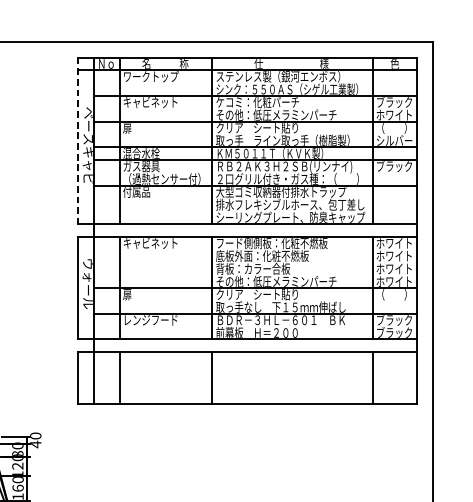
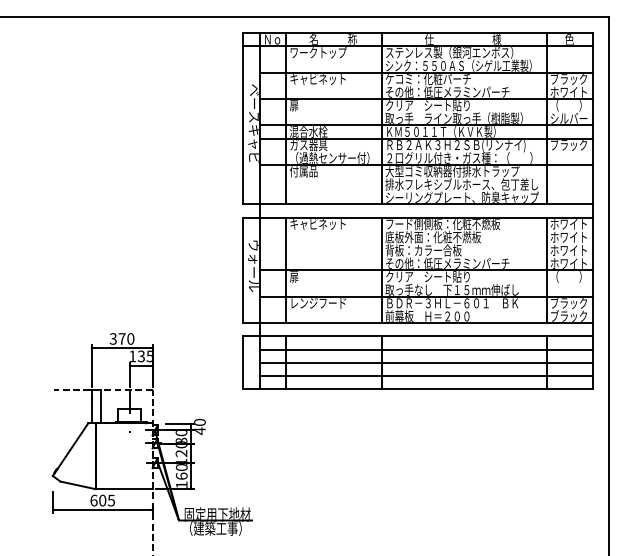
line: (78, 140) -> (243, 118), dashed -> solid
line: (254, 365) -> (425, 349), added
line: (254, 377) -> (425, 362), added
line: (254, 390) -> (425, 375), added

